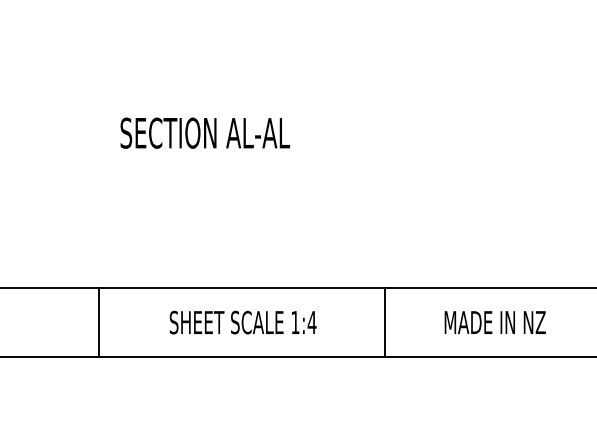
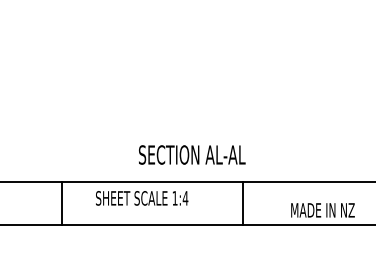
text: (205, 132) -> (192, 154), moved
text: (243, 322) -> (142, 198), moved
text: (494, 322) -> (322, 210), moved

